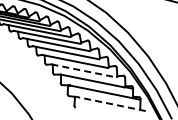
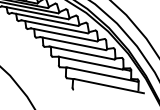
line: (84, 70) -> (82, 52), dashed -> solid
line: (110, 103) -> (108, 85), dashed -> solid

